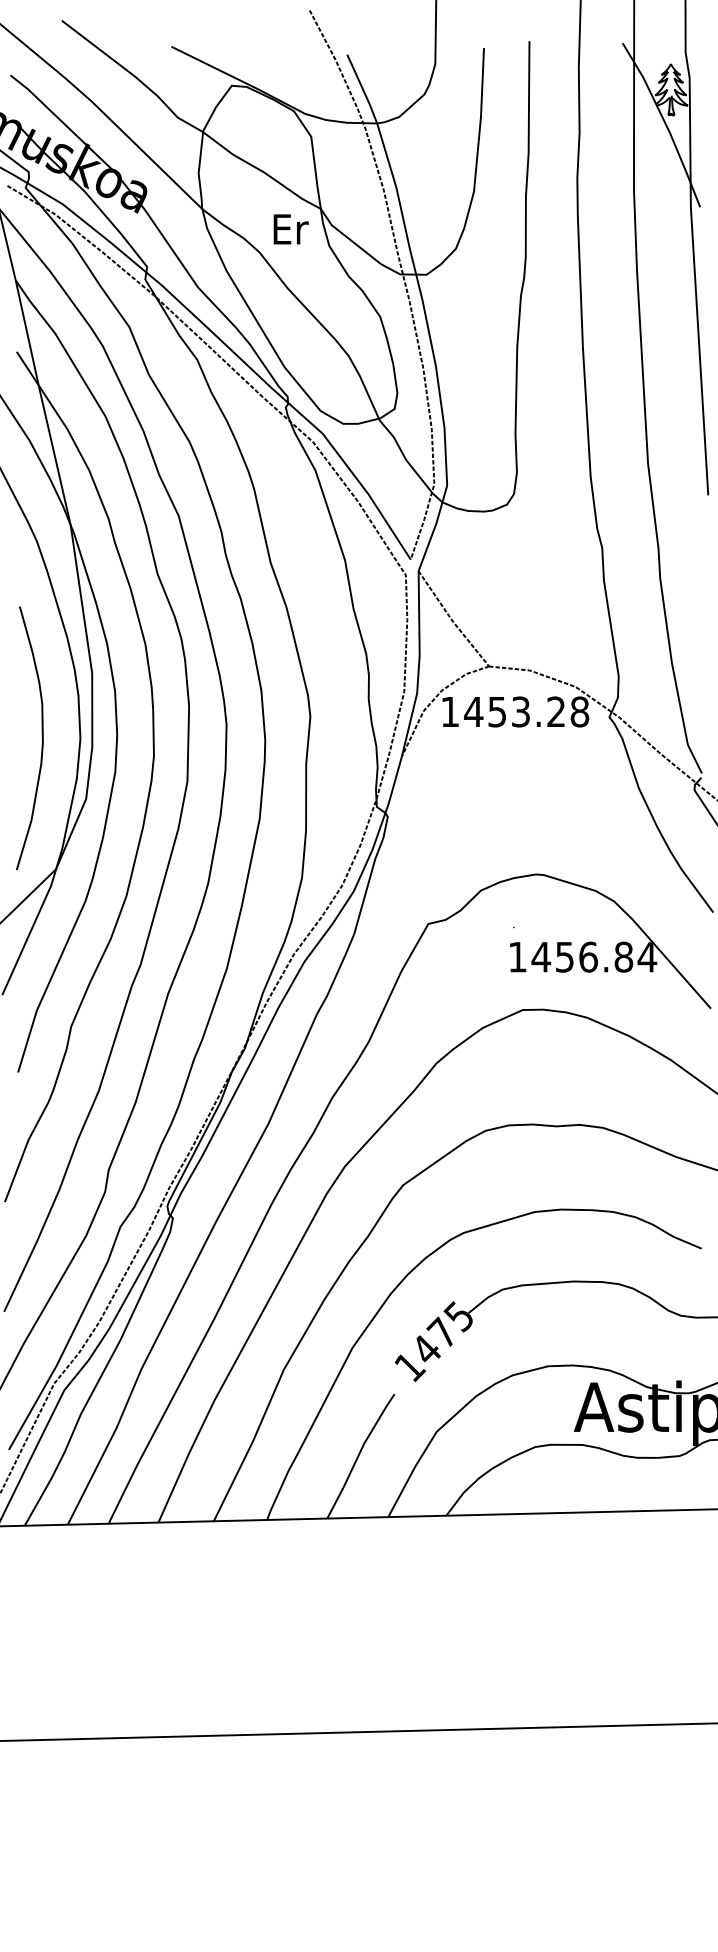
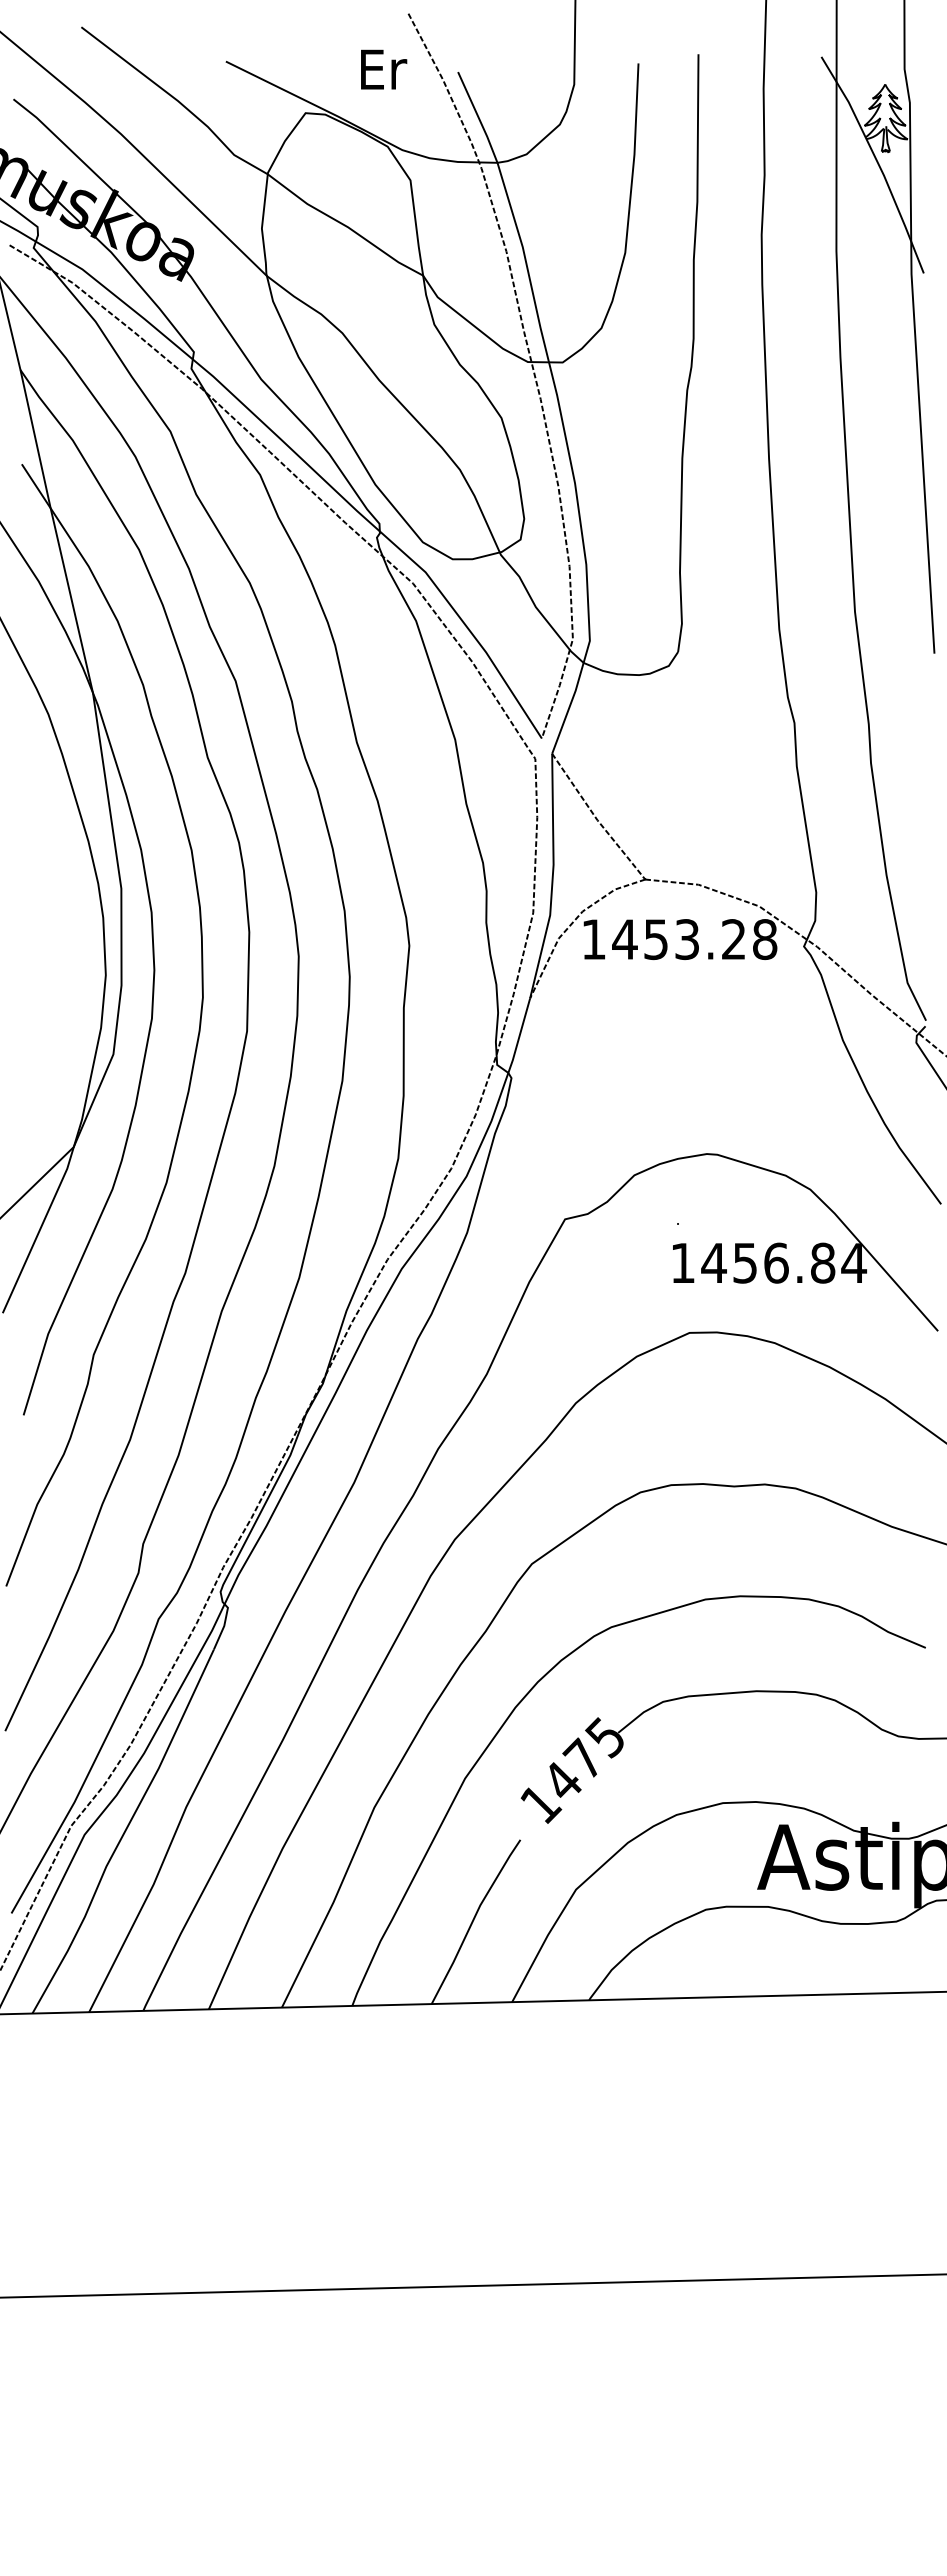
text: (291, 229) -> (384, 69), moved
curve: (42, 738) -> (55, 974), removed

